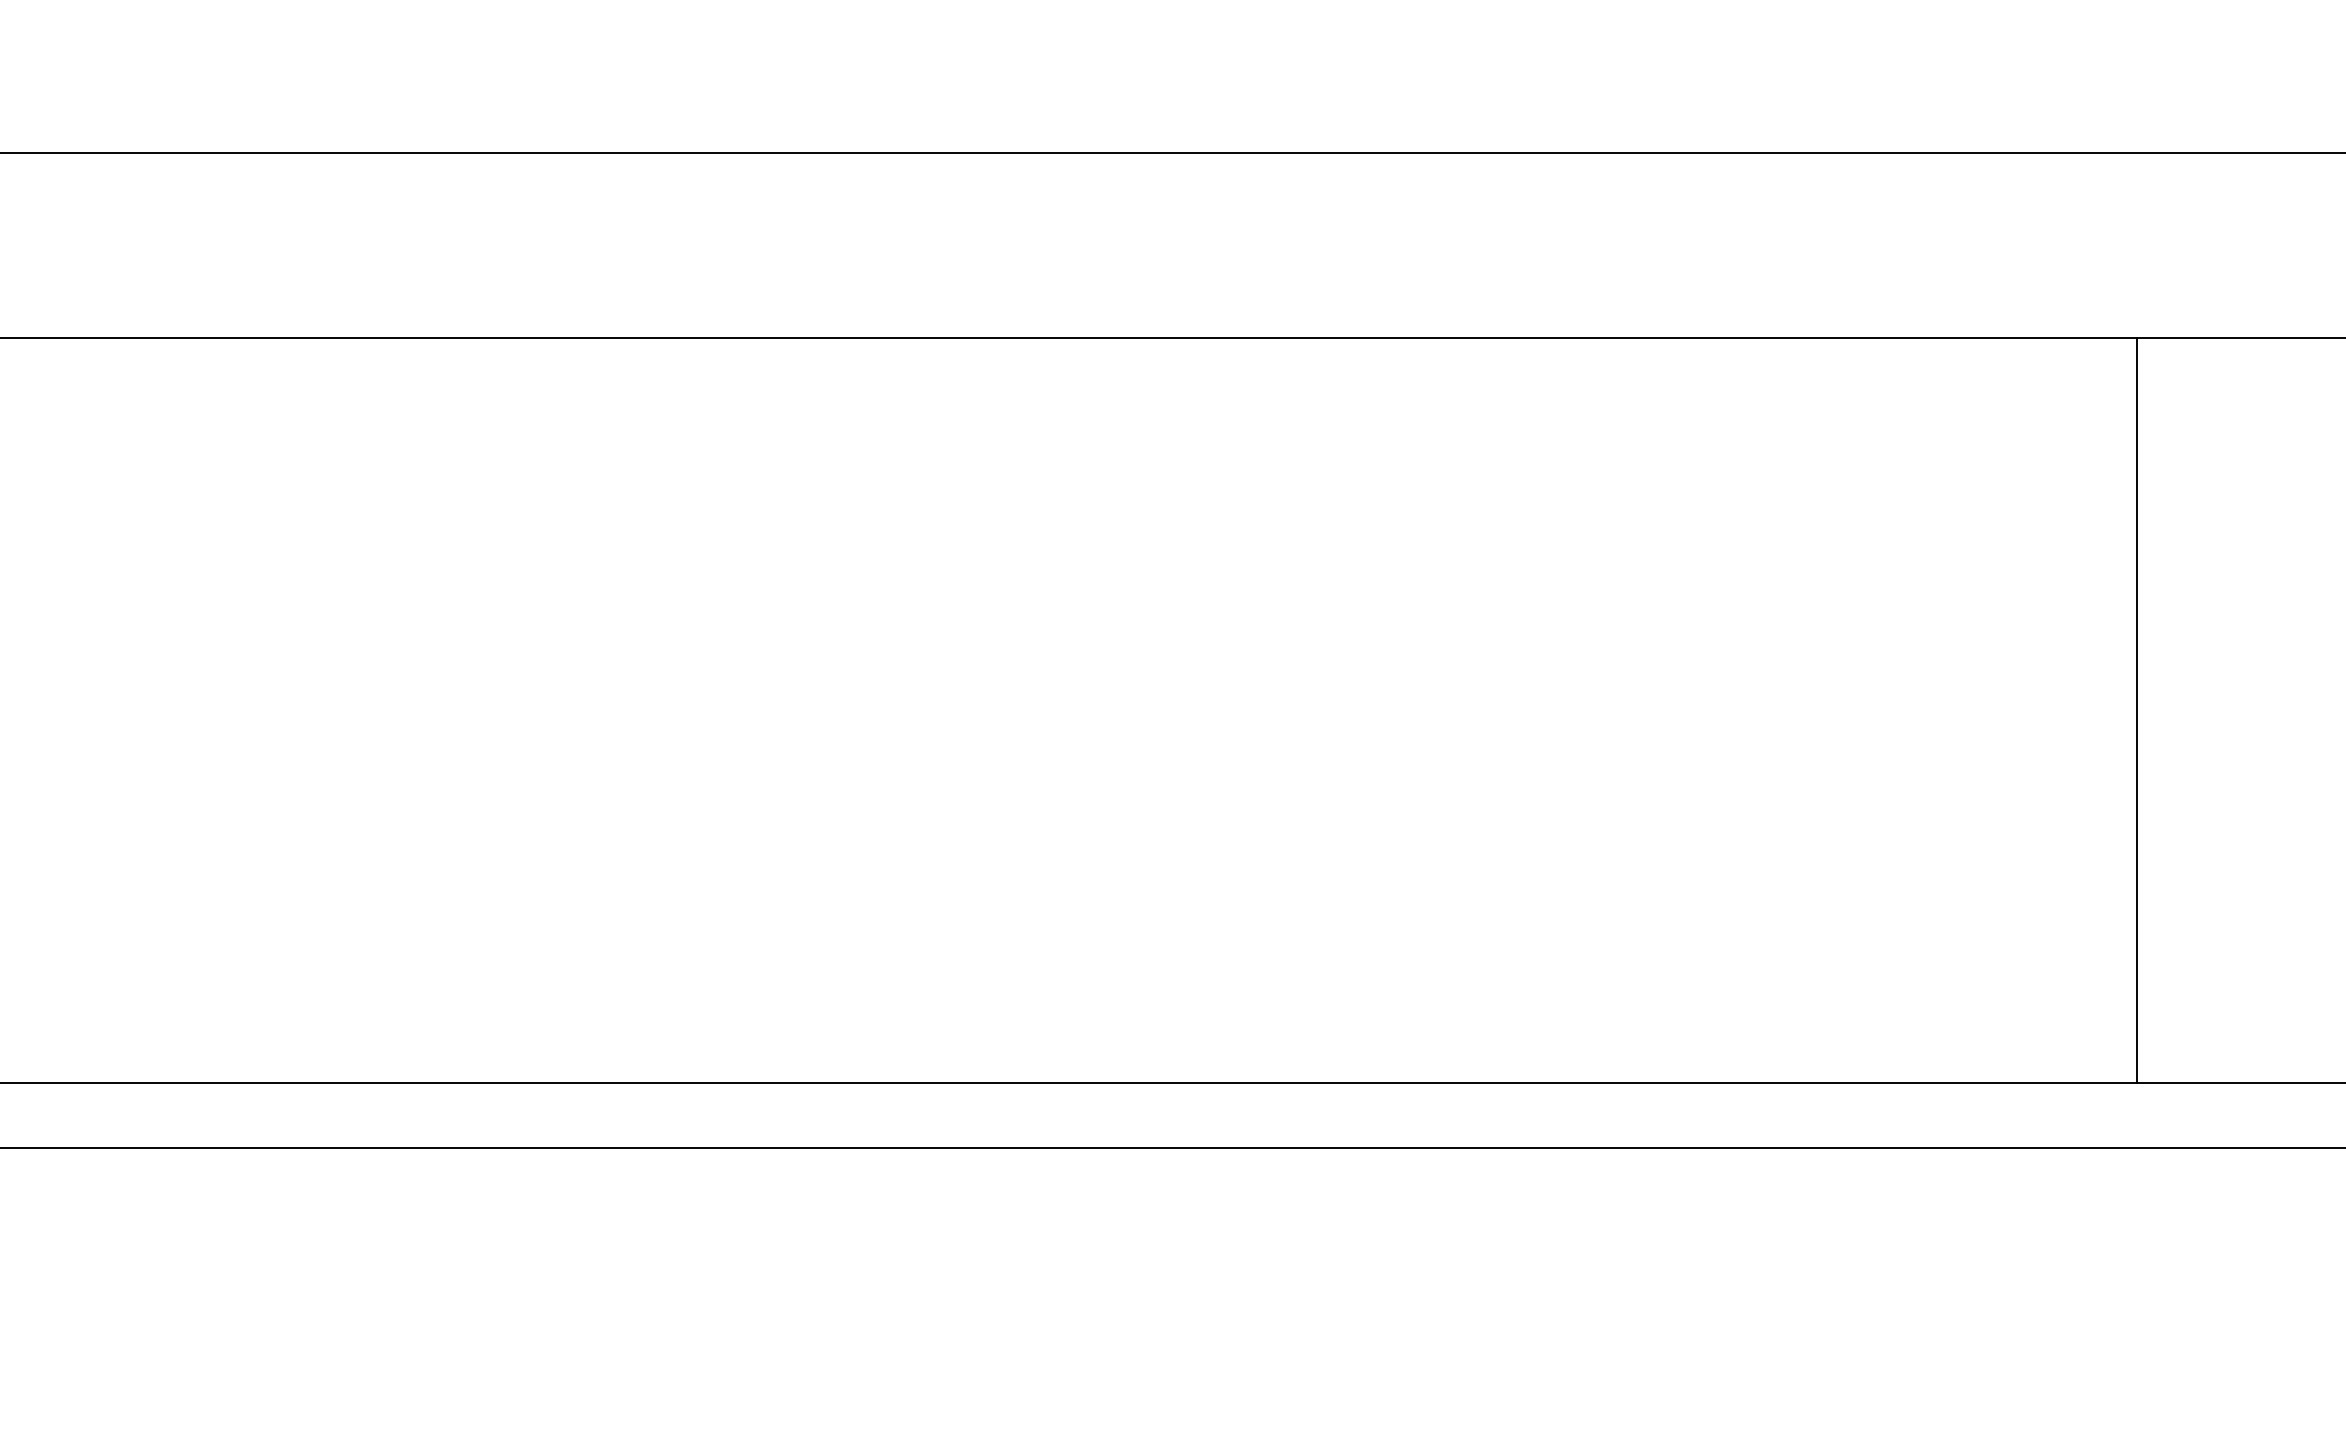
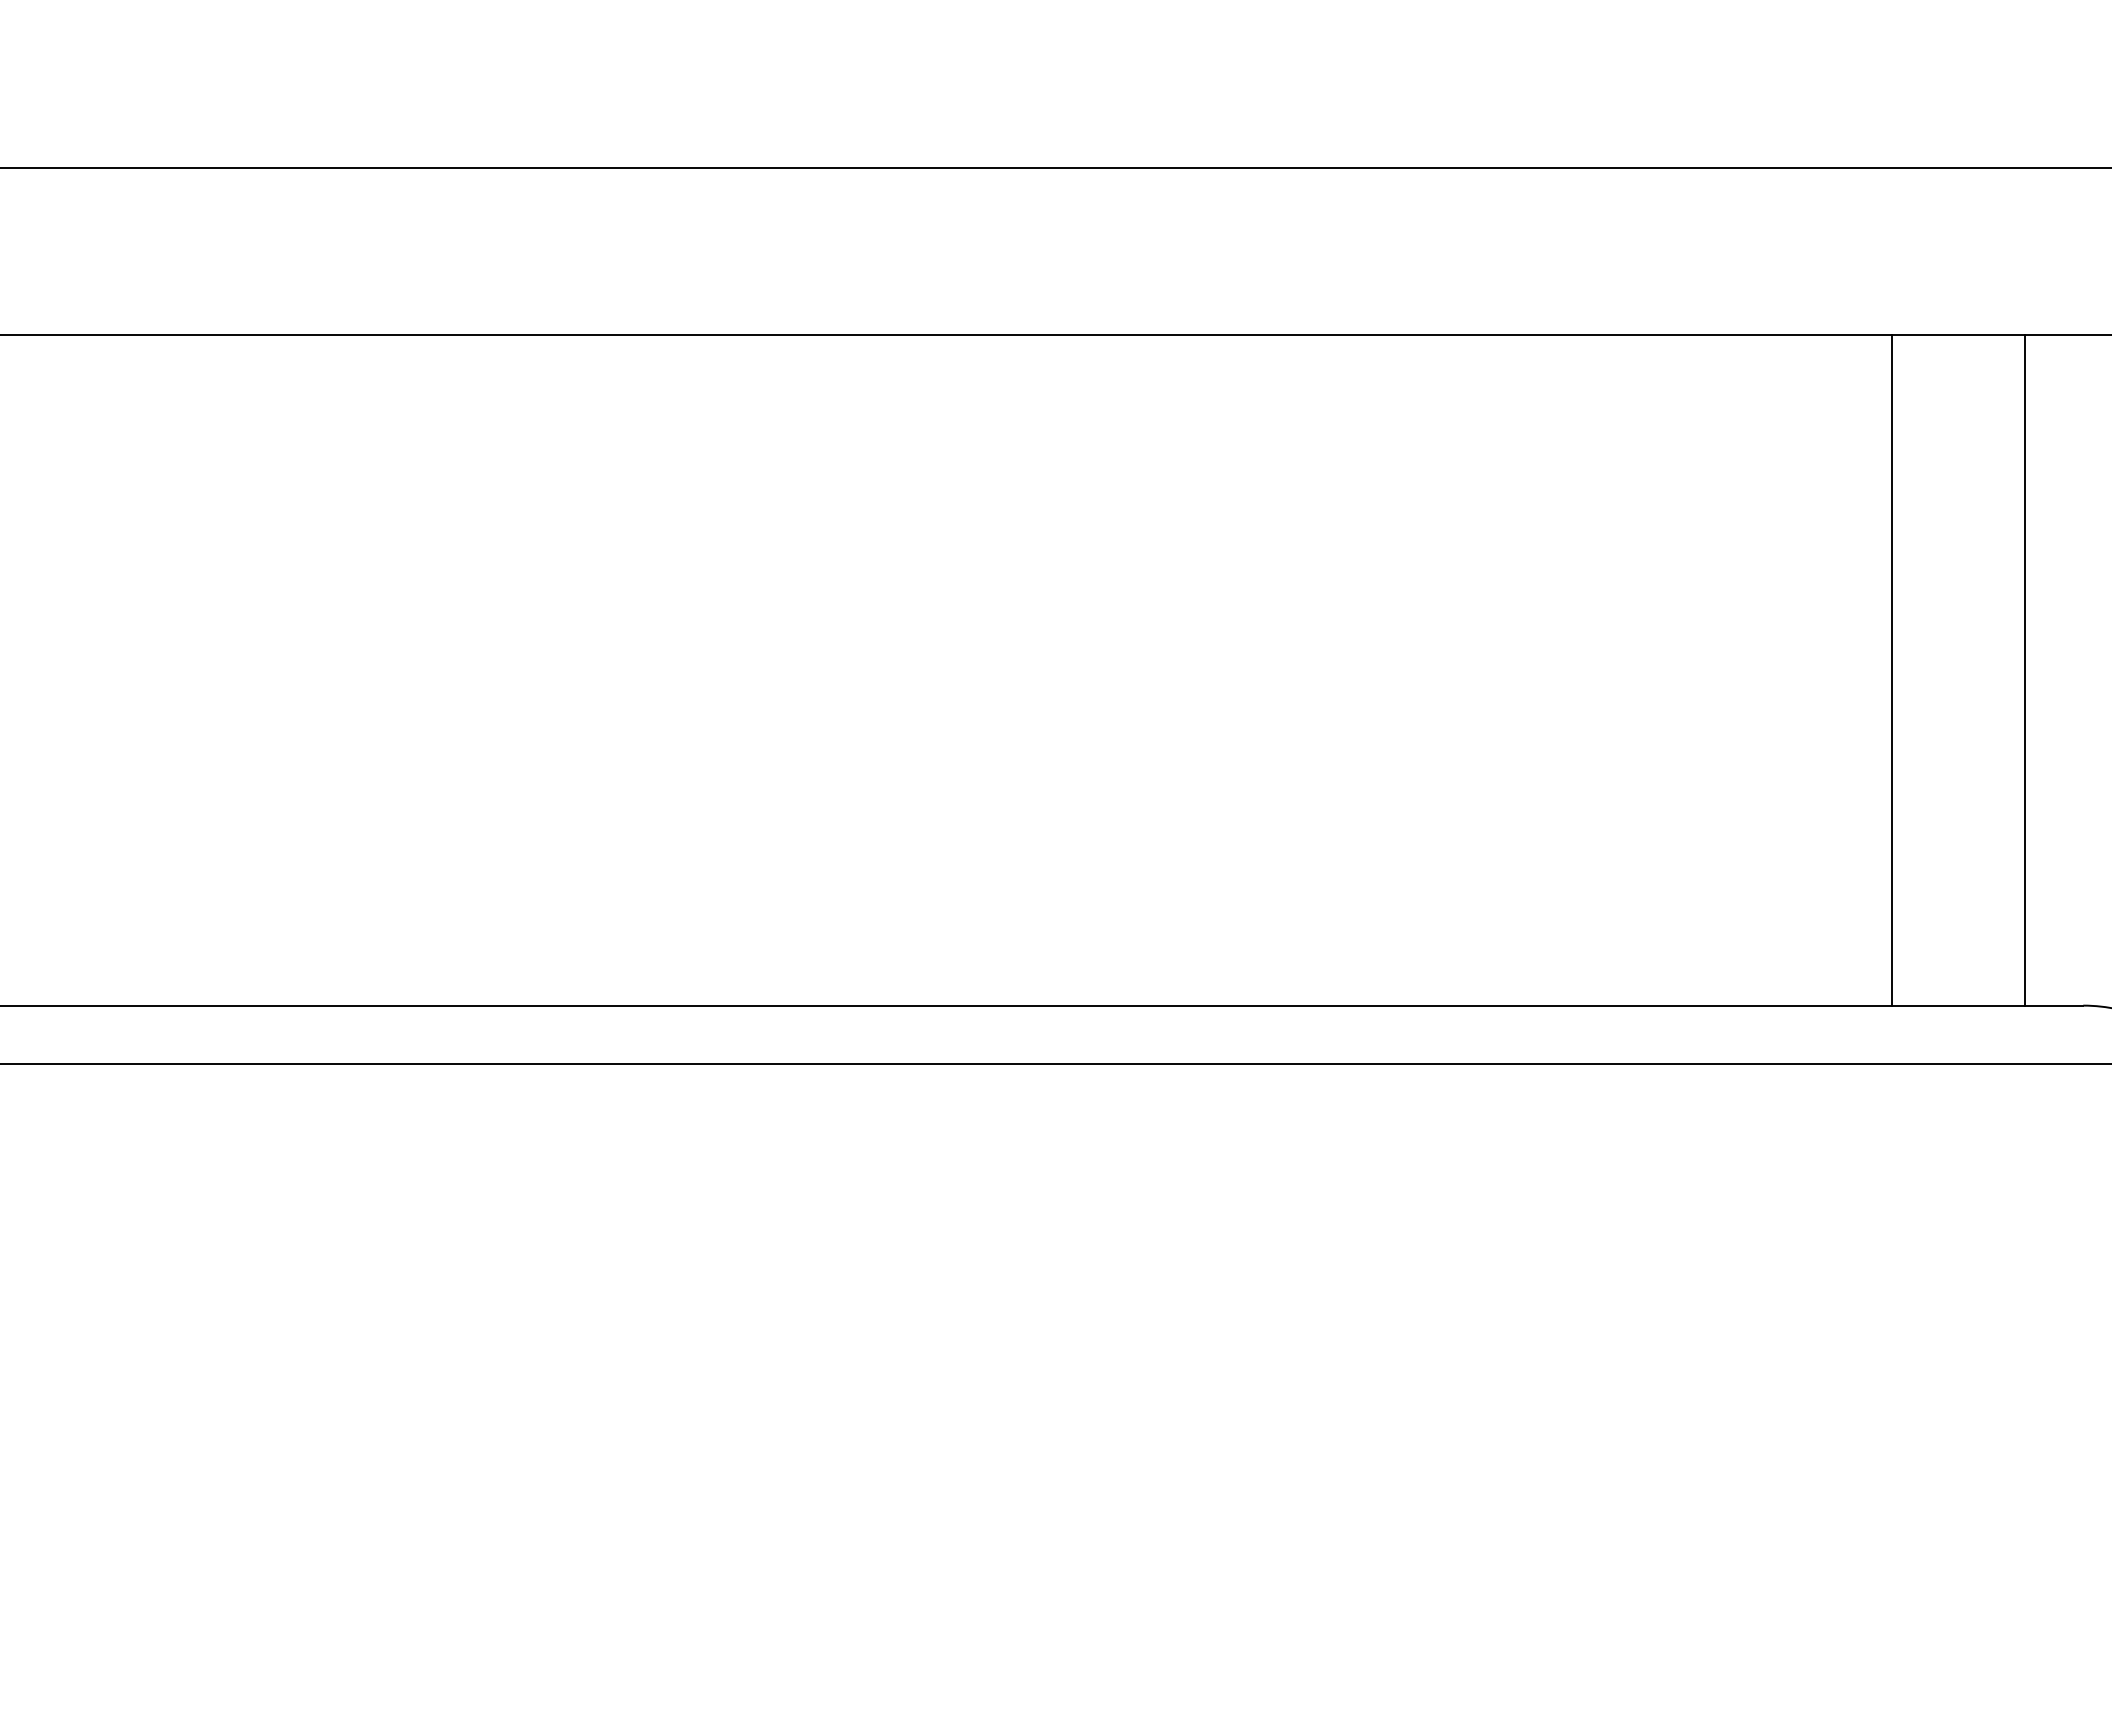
line: (2137, 709) -> (1892, 669), moved

